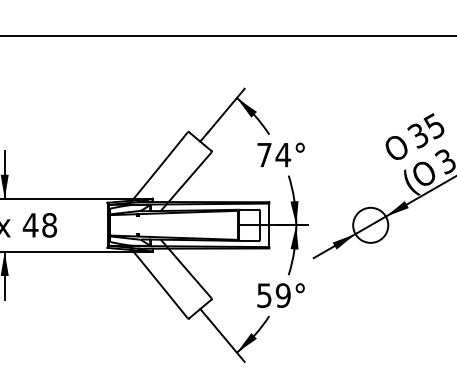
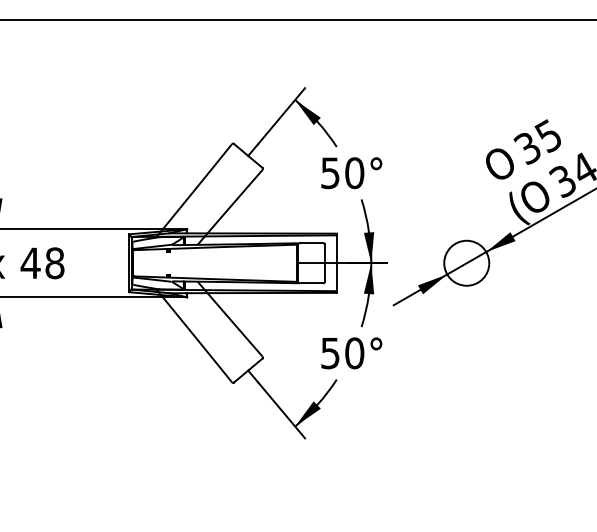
text: (273, 155) -> (342, 173), 74° -> 50°
text: (283, 295) -> (354, 353), 59° -> 50°

